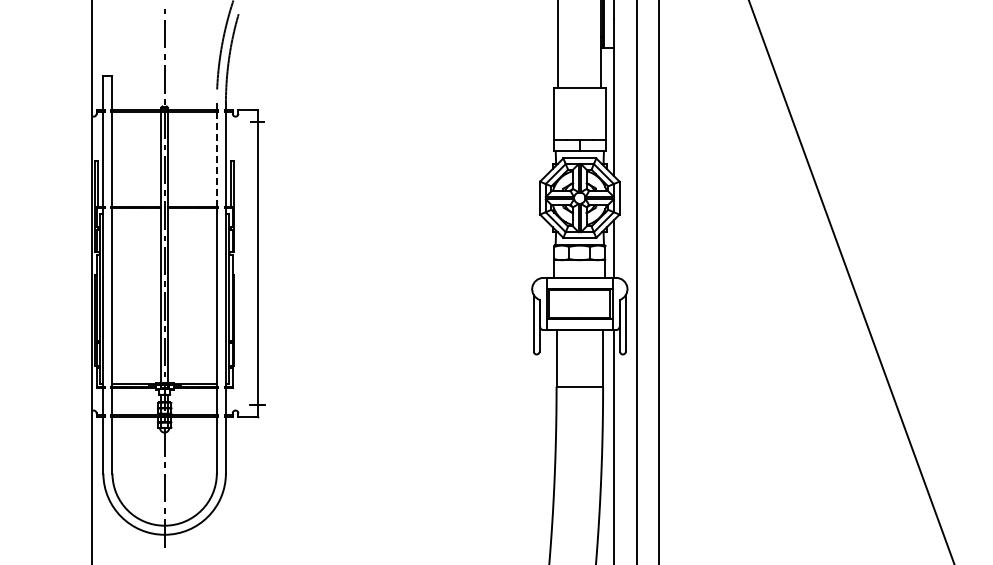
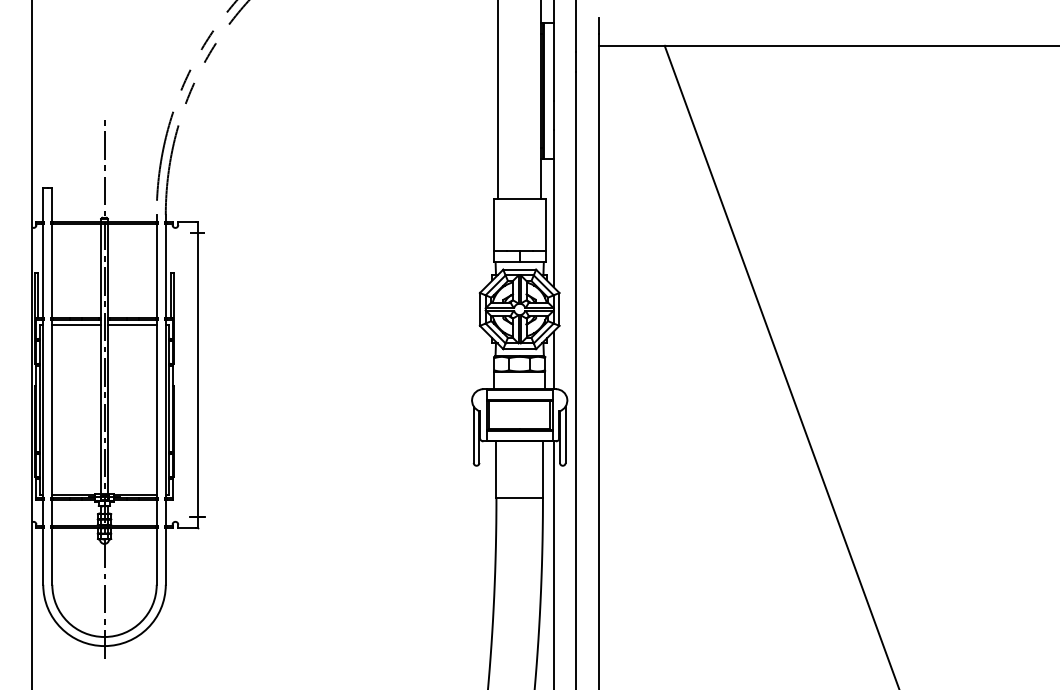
line: (216, 160) -> (156, 271), dashed -> solid
line: (136, 214) -> (76, 325), added
line: (191, 214) -> (131, 325), added

